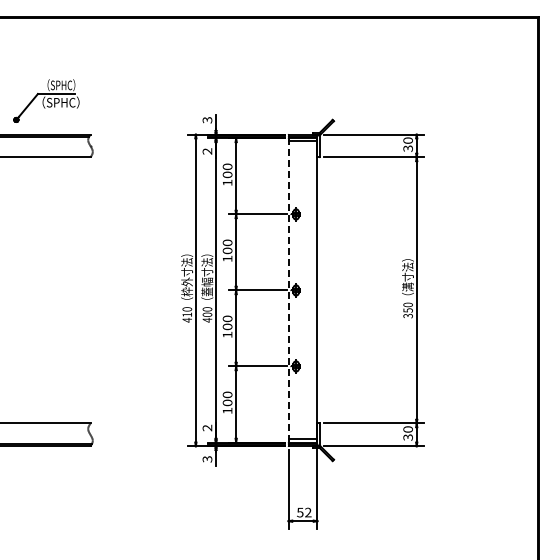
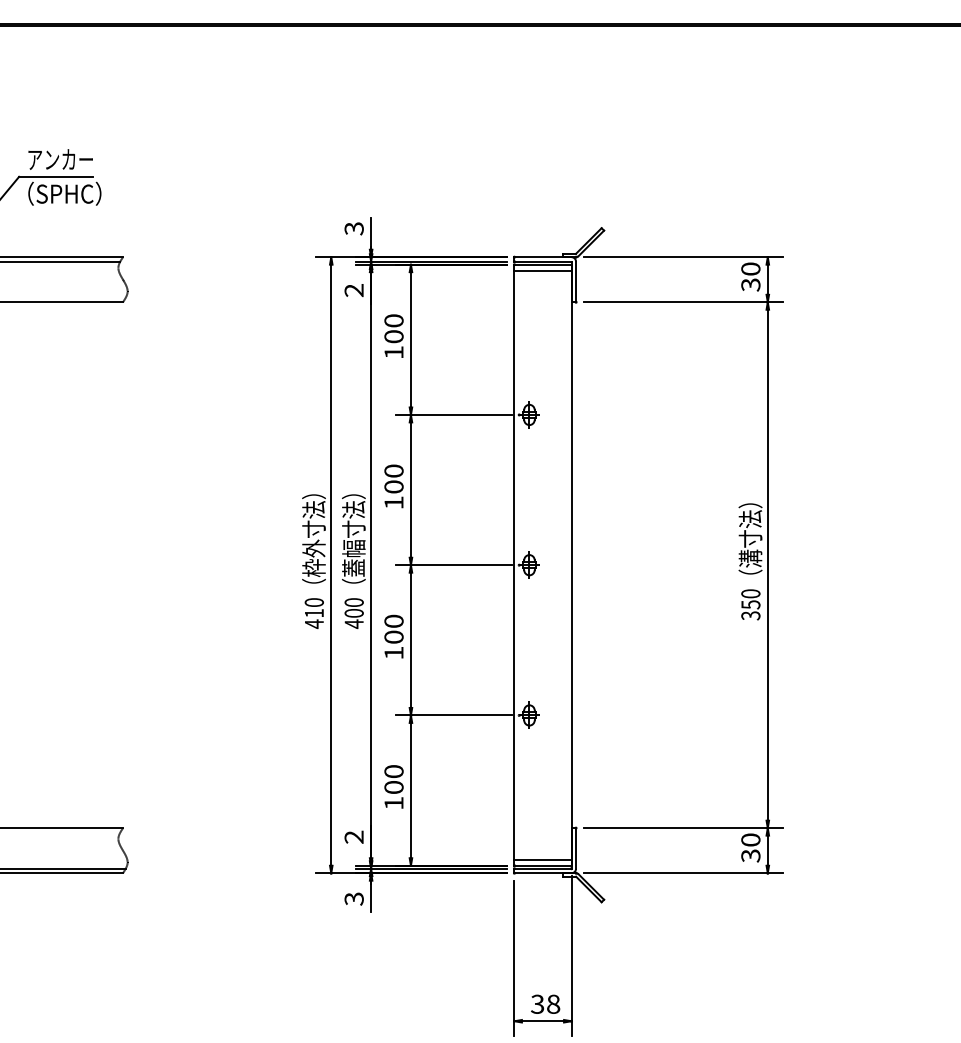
text: (58, 85) -> (59, 160), （SPHC） -> アンカー
line: (288, 290) -> (514, 565), dashed -> solid
text: (304, 512) -> (545, 1004), 52 -> 38

